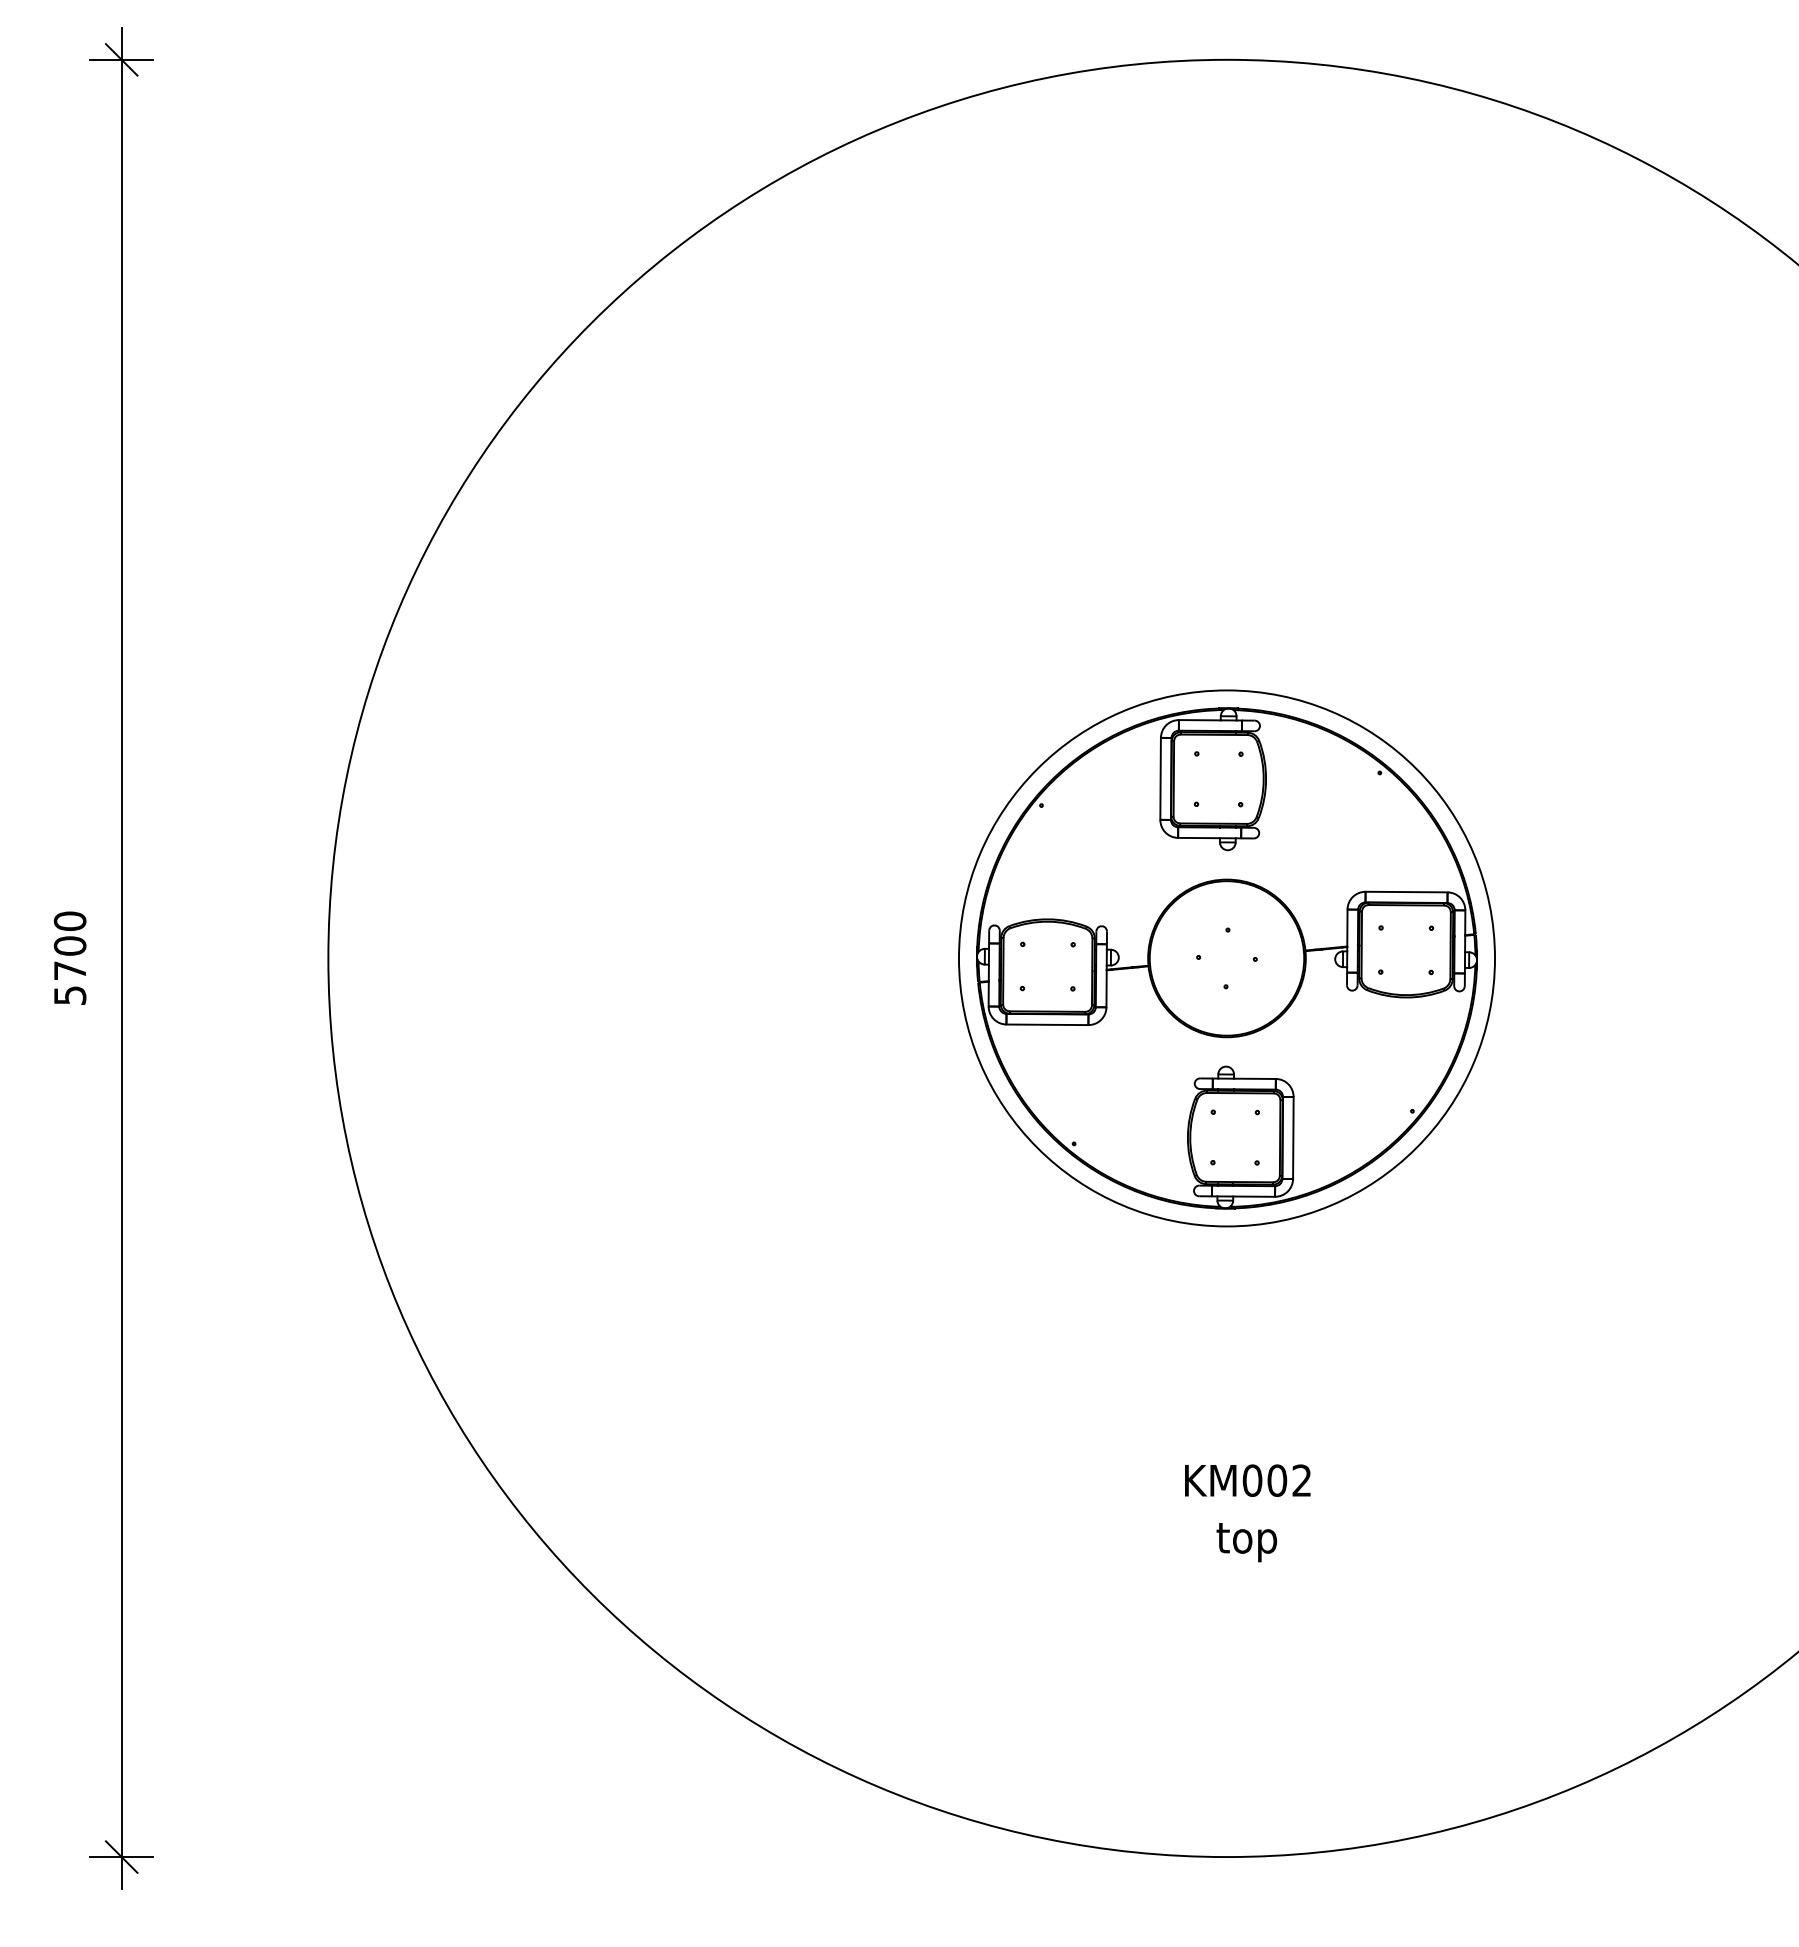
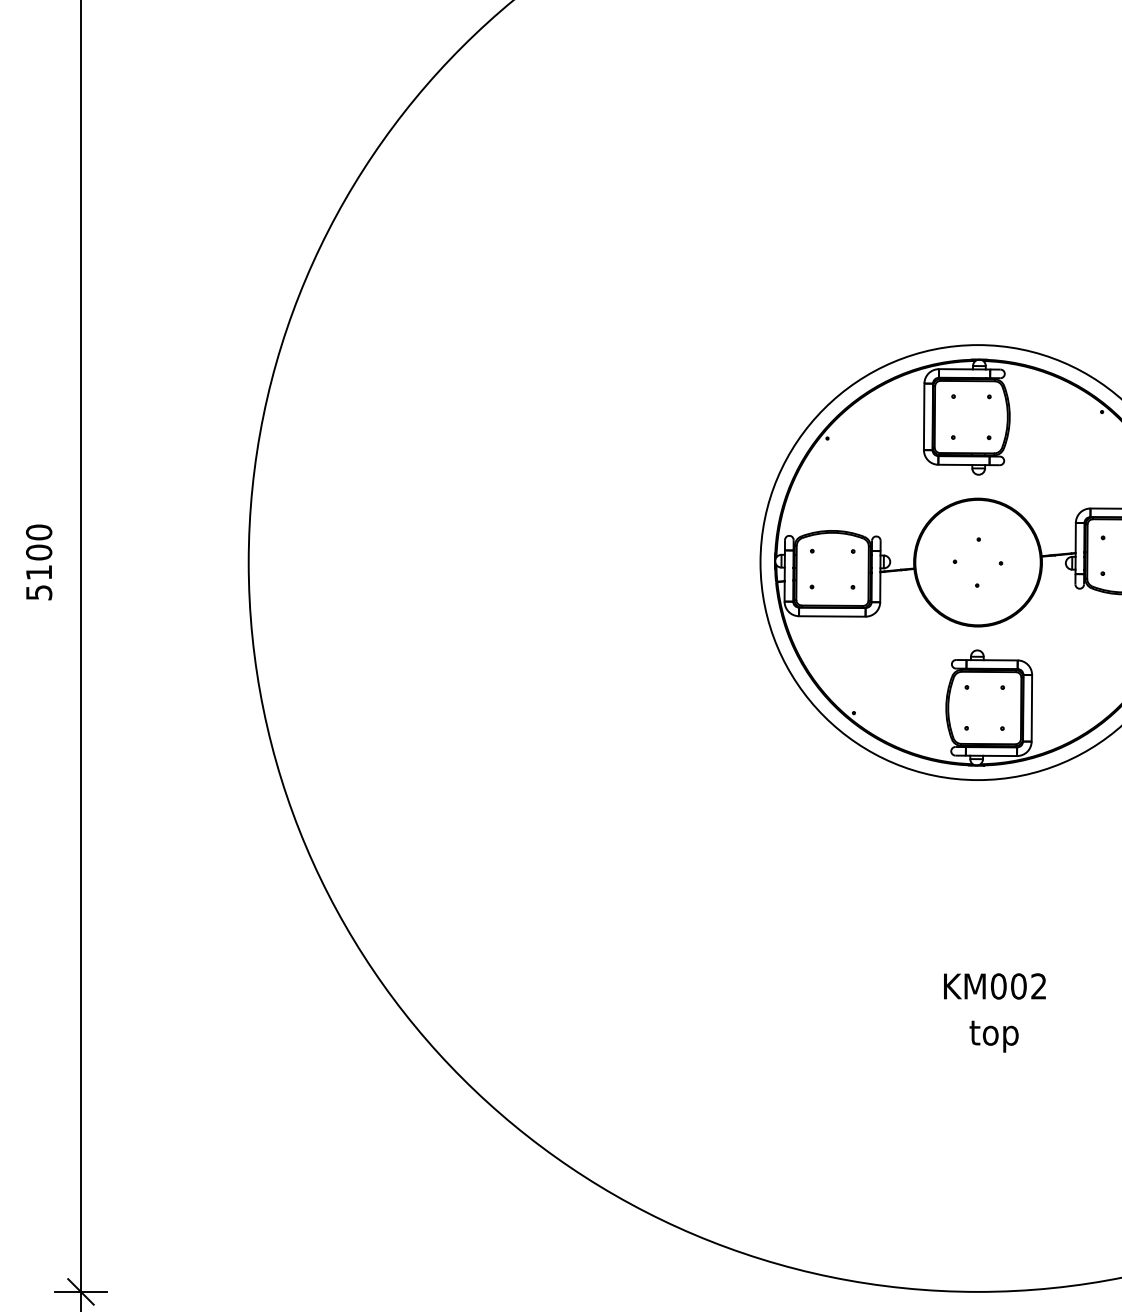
text: (69, 970) -> (38, 572), 5700 -> 5100

